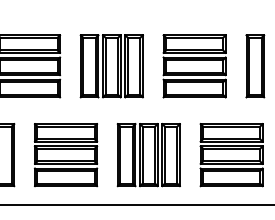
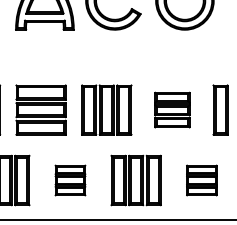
part: (194, 65) -> (172, 109), size x0.7
part: (66, 155) -> (70, 180), size x0.6
part: (231, 155) -> (201, 180), size x0.6

